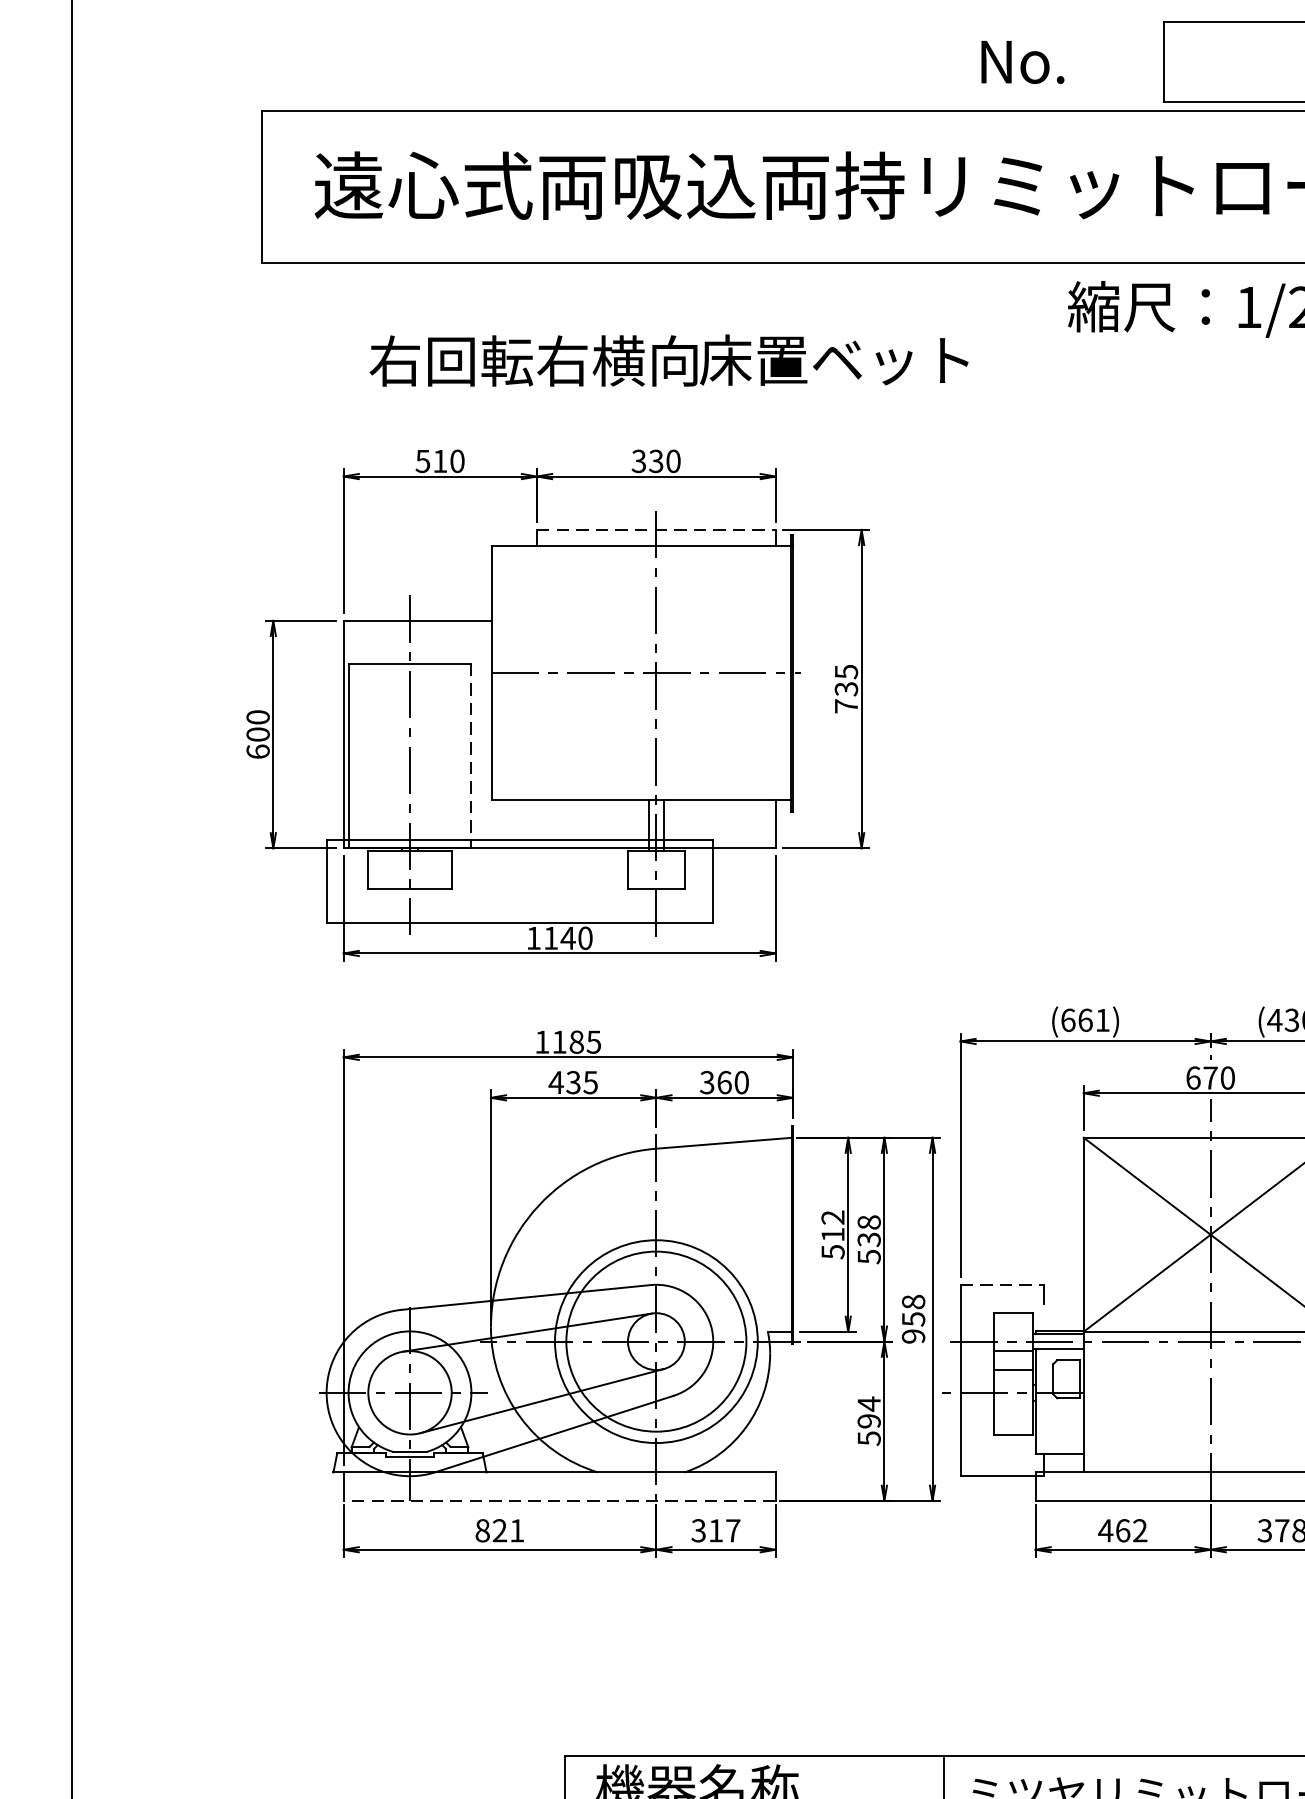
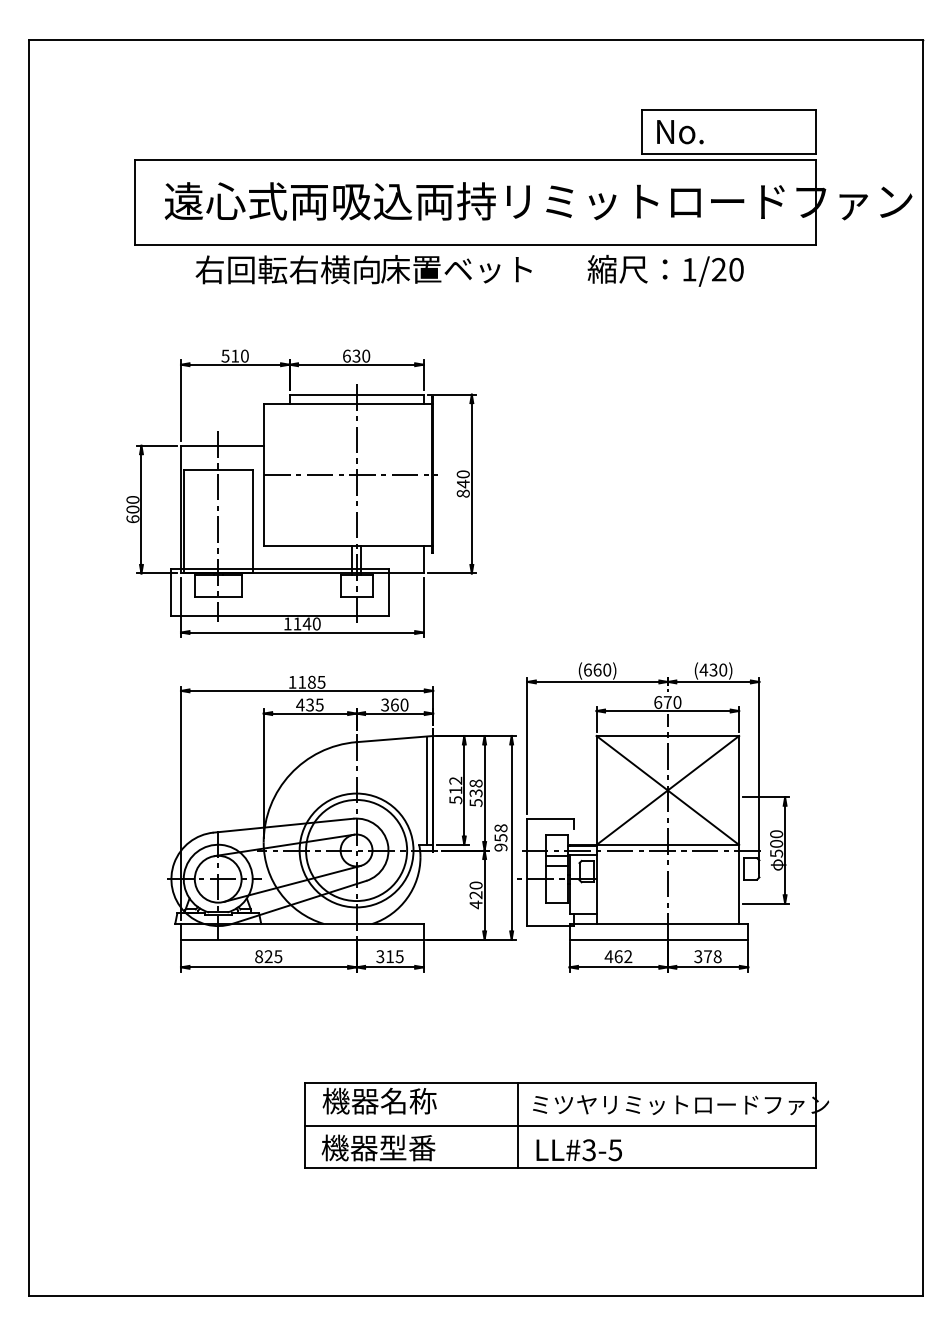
text: (1023, 63) -> (680, 132), moved
text: (668, 360) -> (363, 269), moved
text: (638, 460) -> (346, 355), 330 -> 630
line: (658, 529) -> (357, 394), dashed -> solid
text: (845, 688) -> (462, 483), 735 -> 840
line: (471, 755) -> (252, 521), dashed -> solid
text: (1103, 1019) -> (607, 669), (661) -> (660)
line: (780, 1234) -> (426, 790), added
line: (1003, 1284) -> (551, 818), dashed -> solid
text: (868, 1421) -> (475, 895), 594 -> 420
line: (558, 1500) -> (301, 939), dashed -> solid
text: (517, 1530) -> (278, 956), 821 -> 825
text: (732, 1530) -> (399, 956), 317 -> 315

